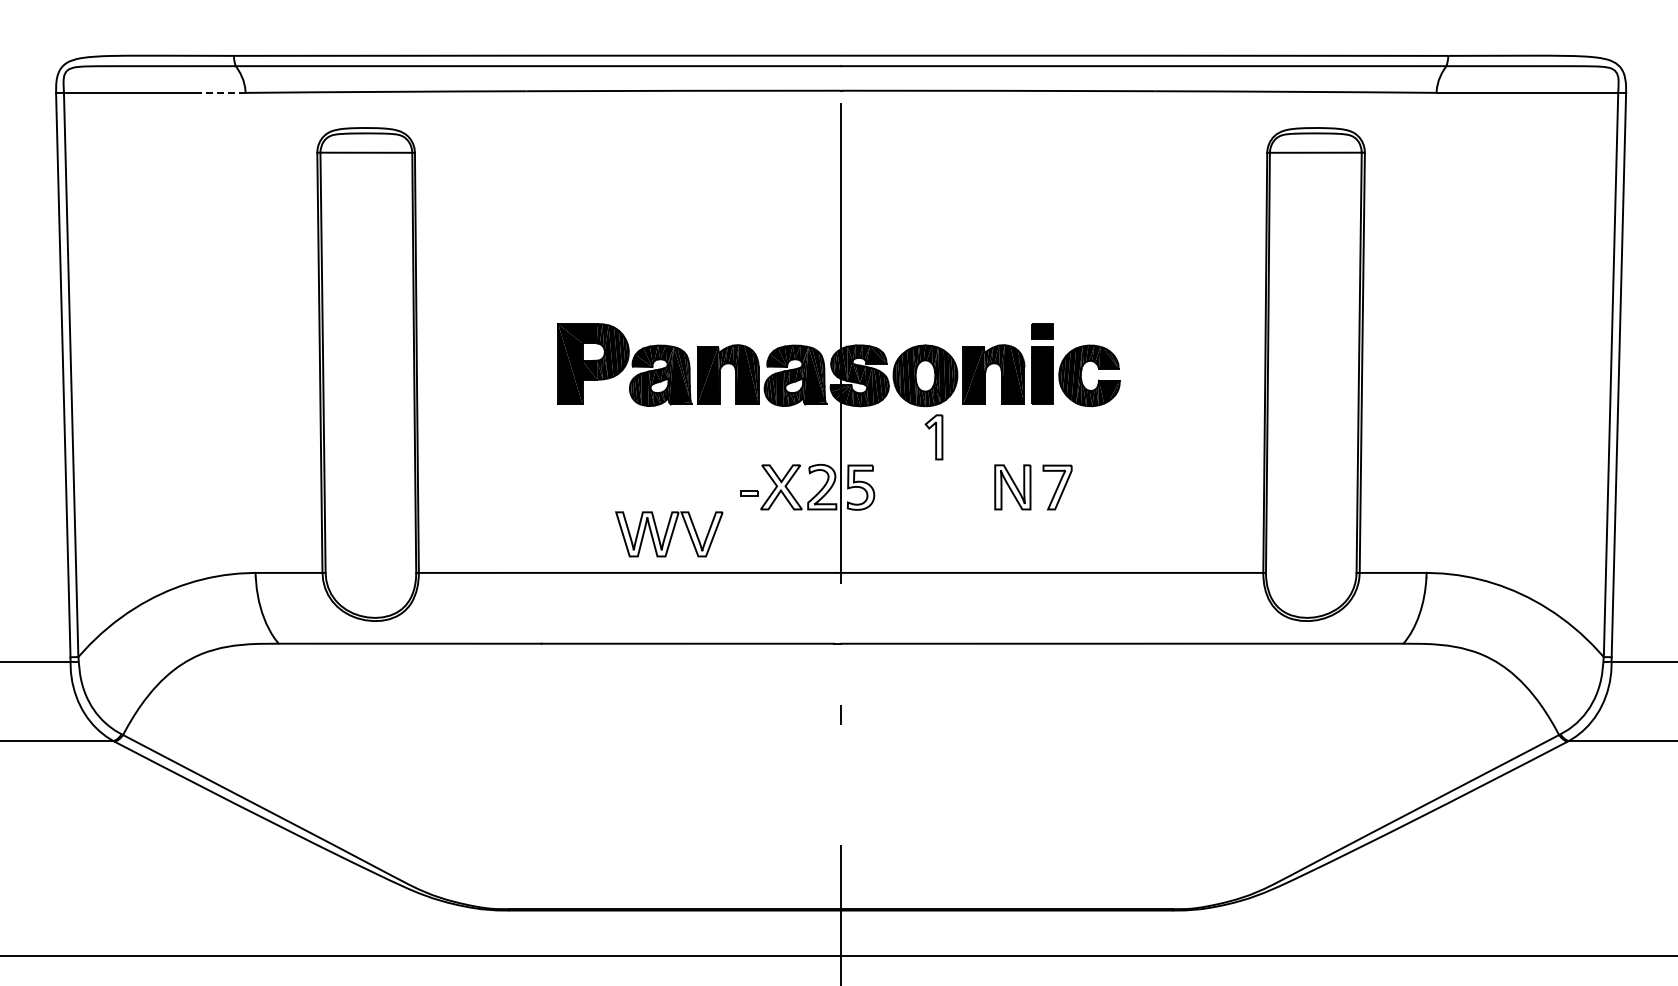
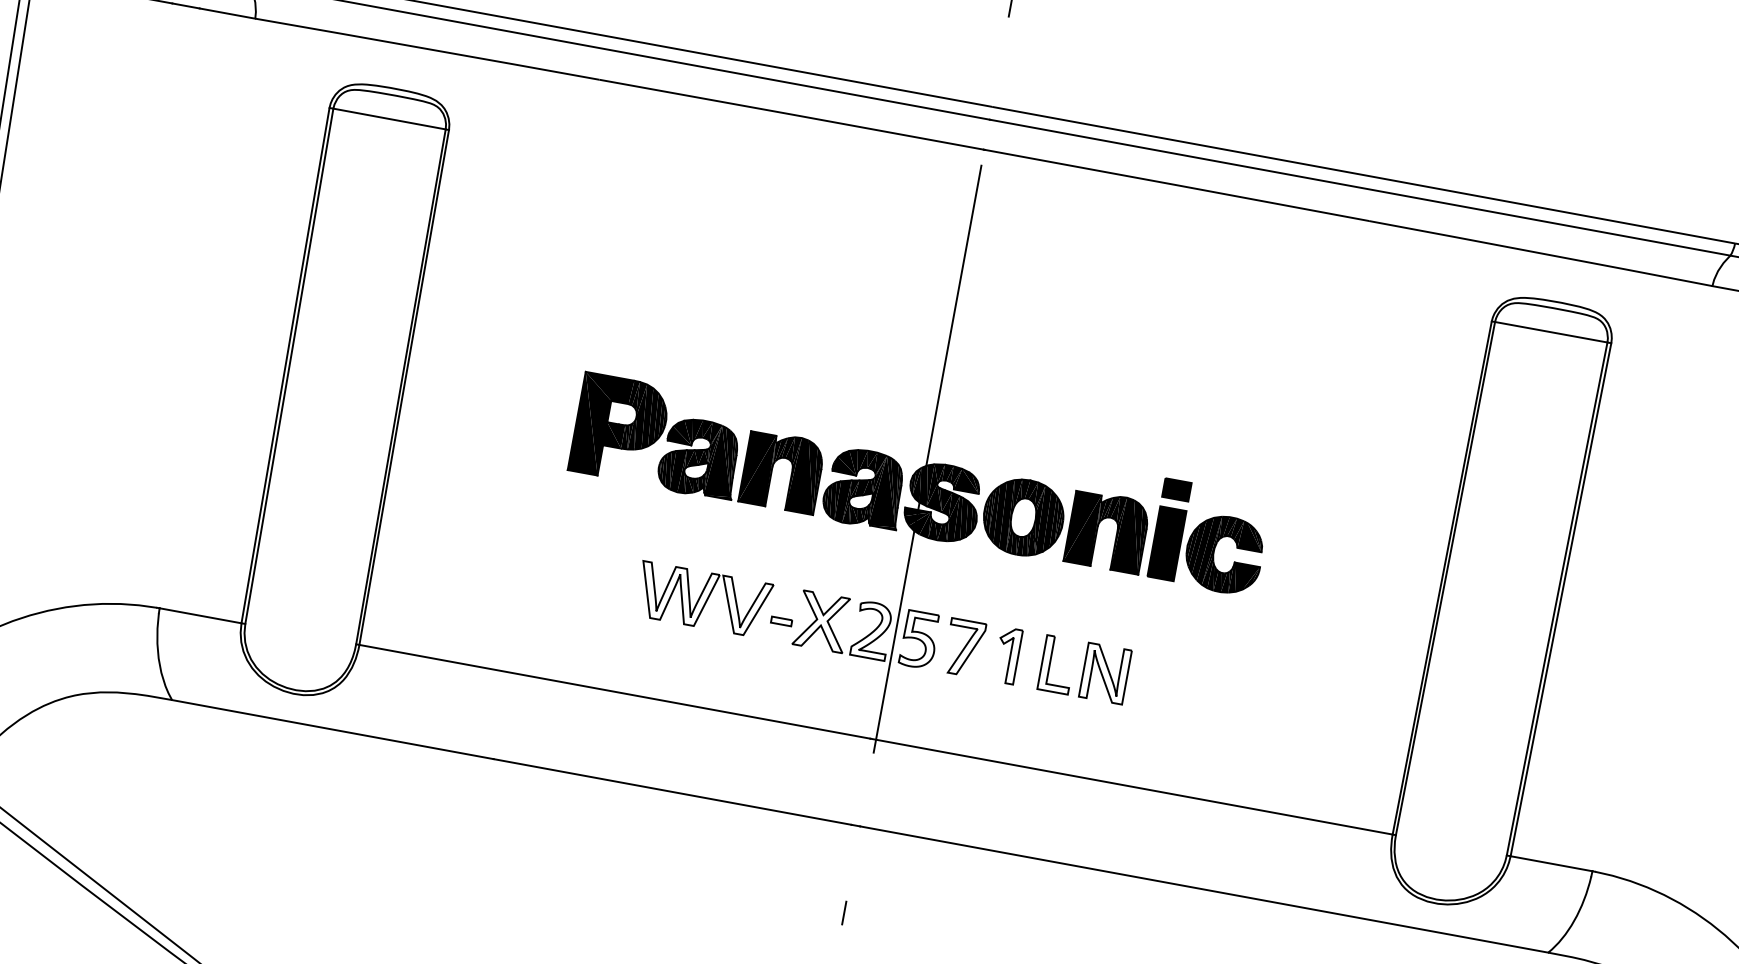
line: (222, 92) -> (227, 13), dashed -> solid
part: (933, 437) -> (1007, 655), moved
part: (973, 486) -> (1057, 663), added
part: (1057, 487) -> (964, 647), moved
part: (669, 534) -> (703, 600), moved

